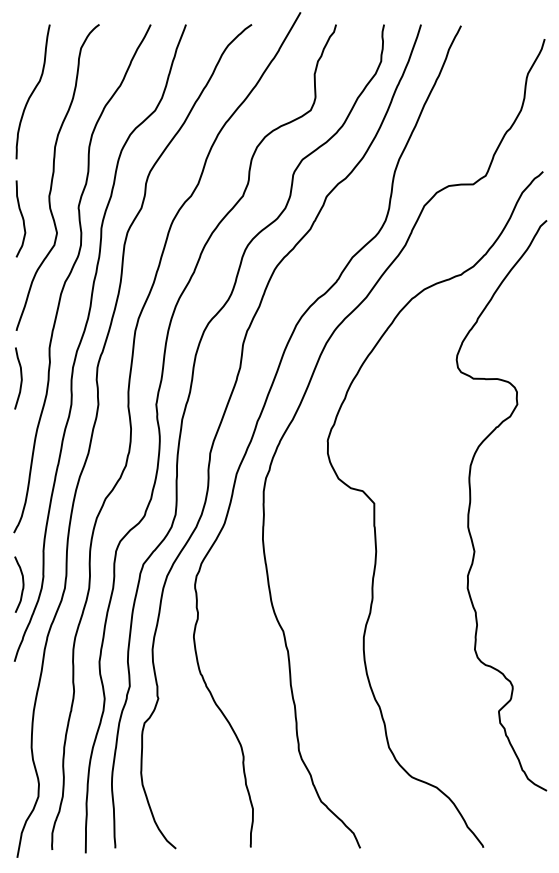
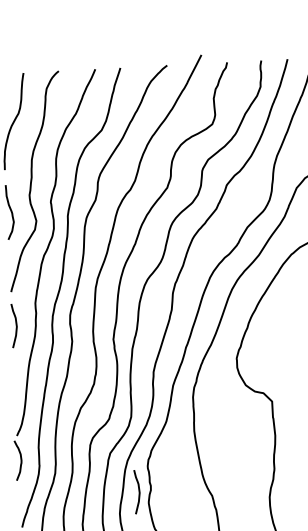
curve: (22, 584) -> (20, 460), moved
curve: (180, 620) -> (138, 491), added

